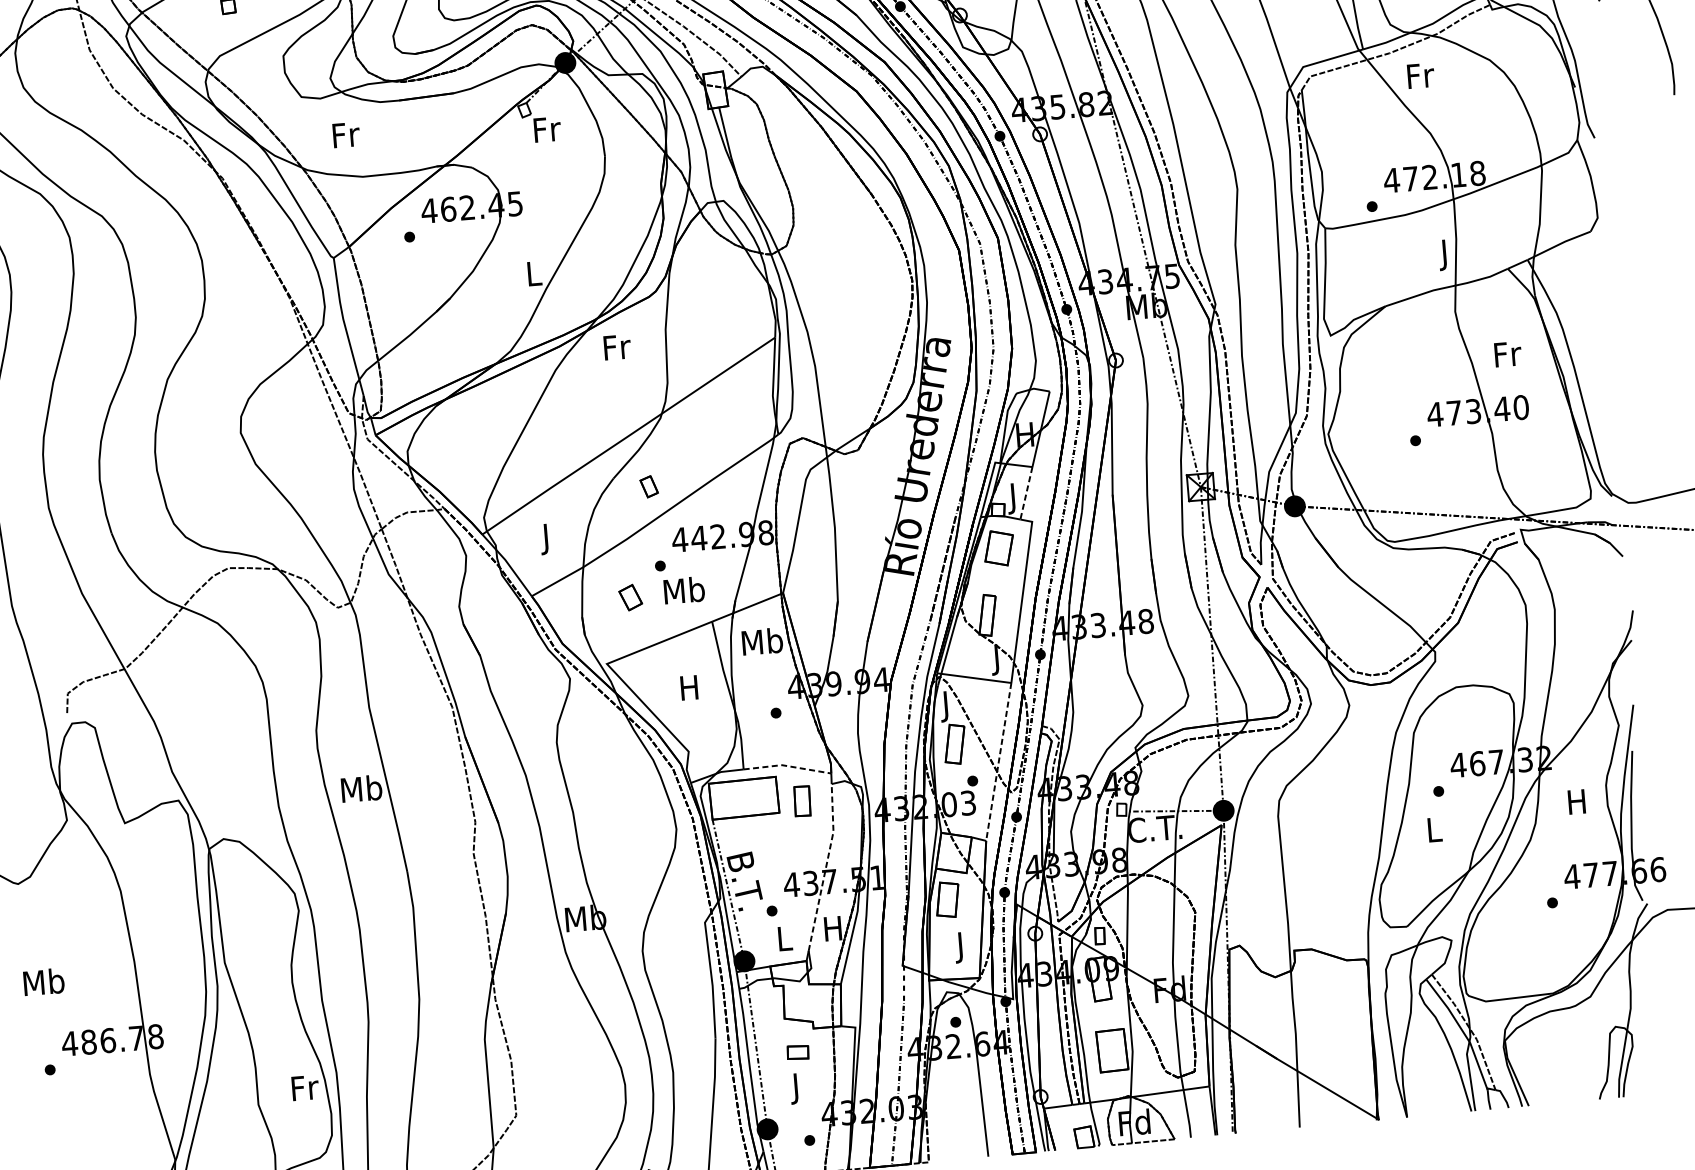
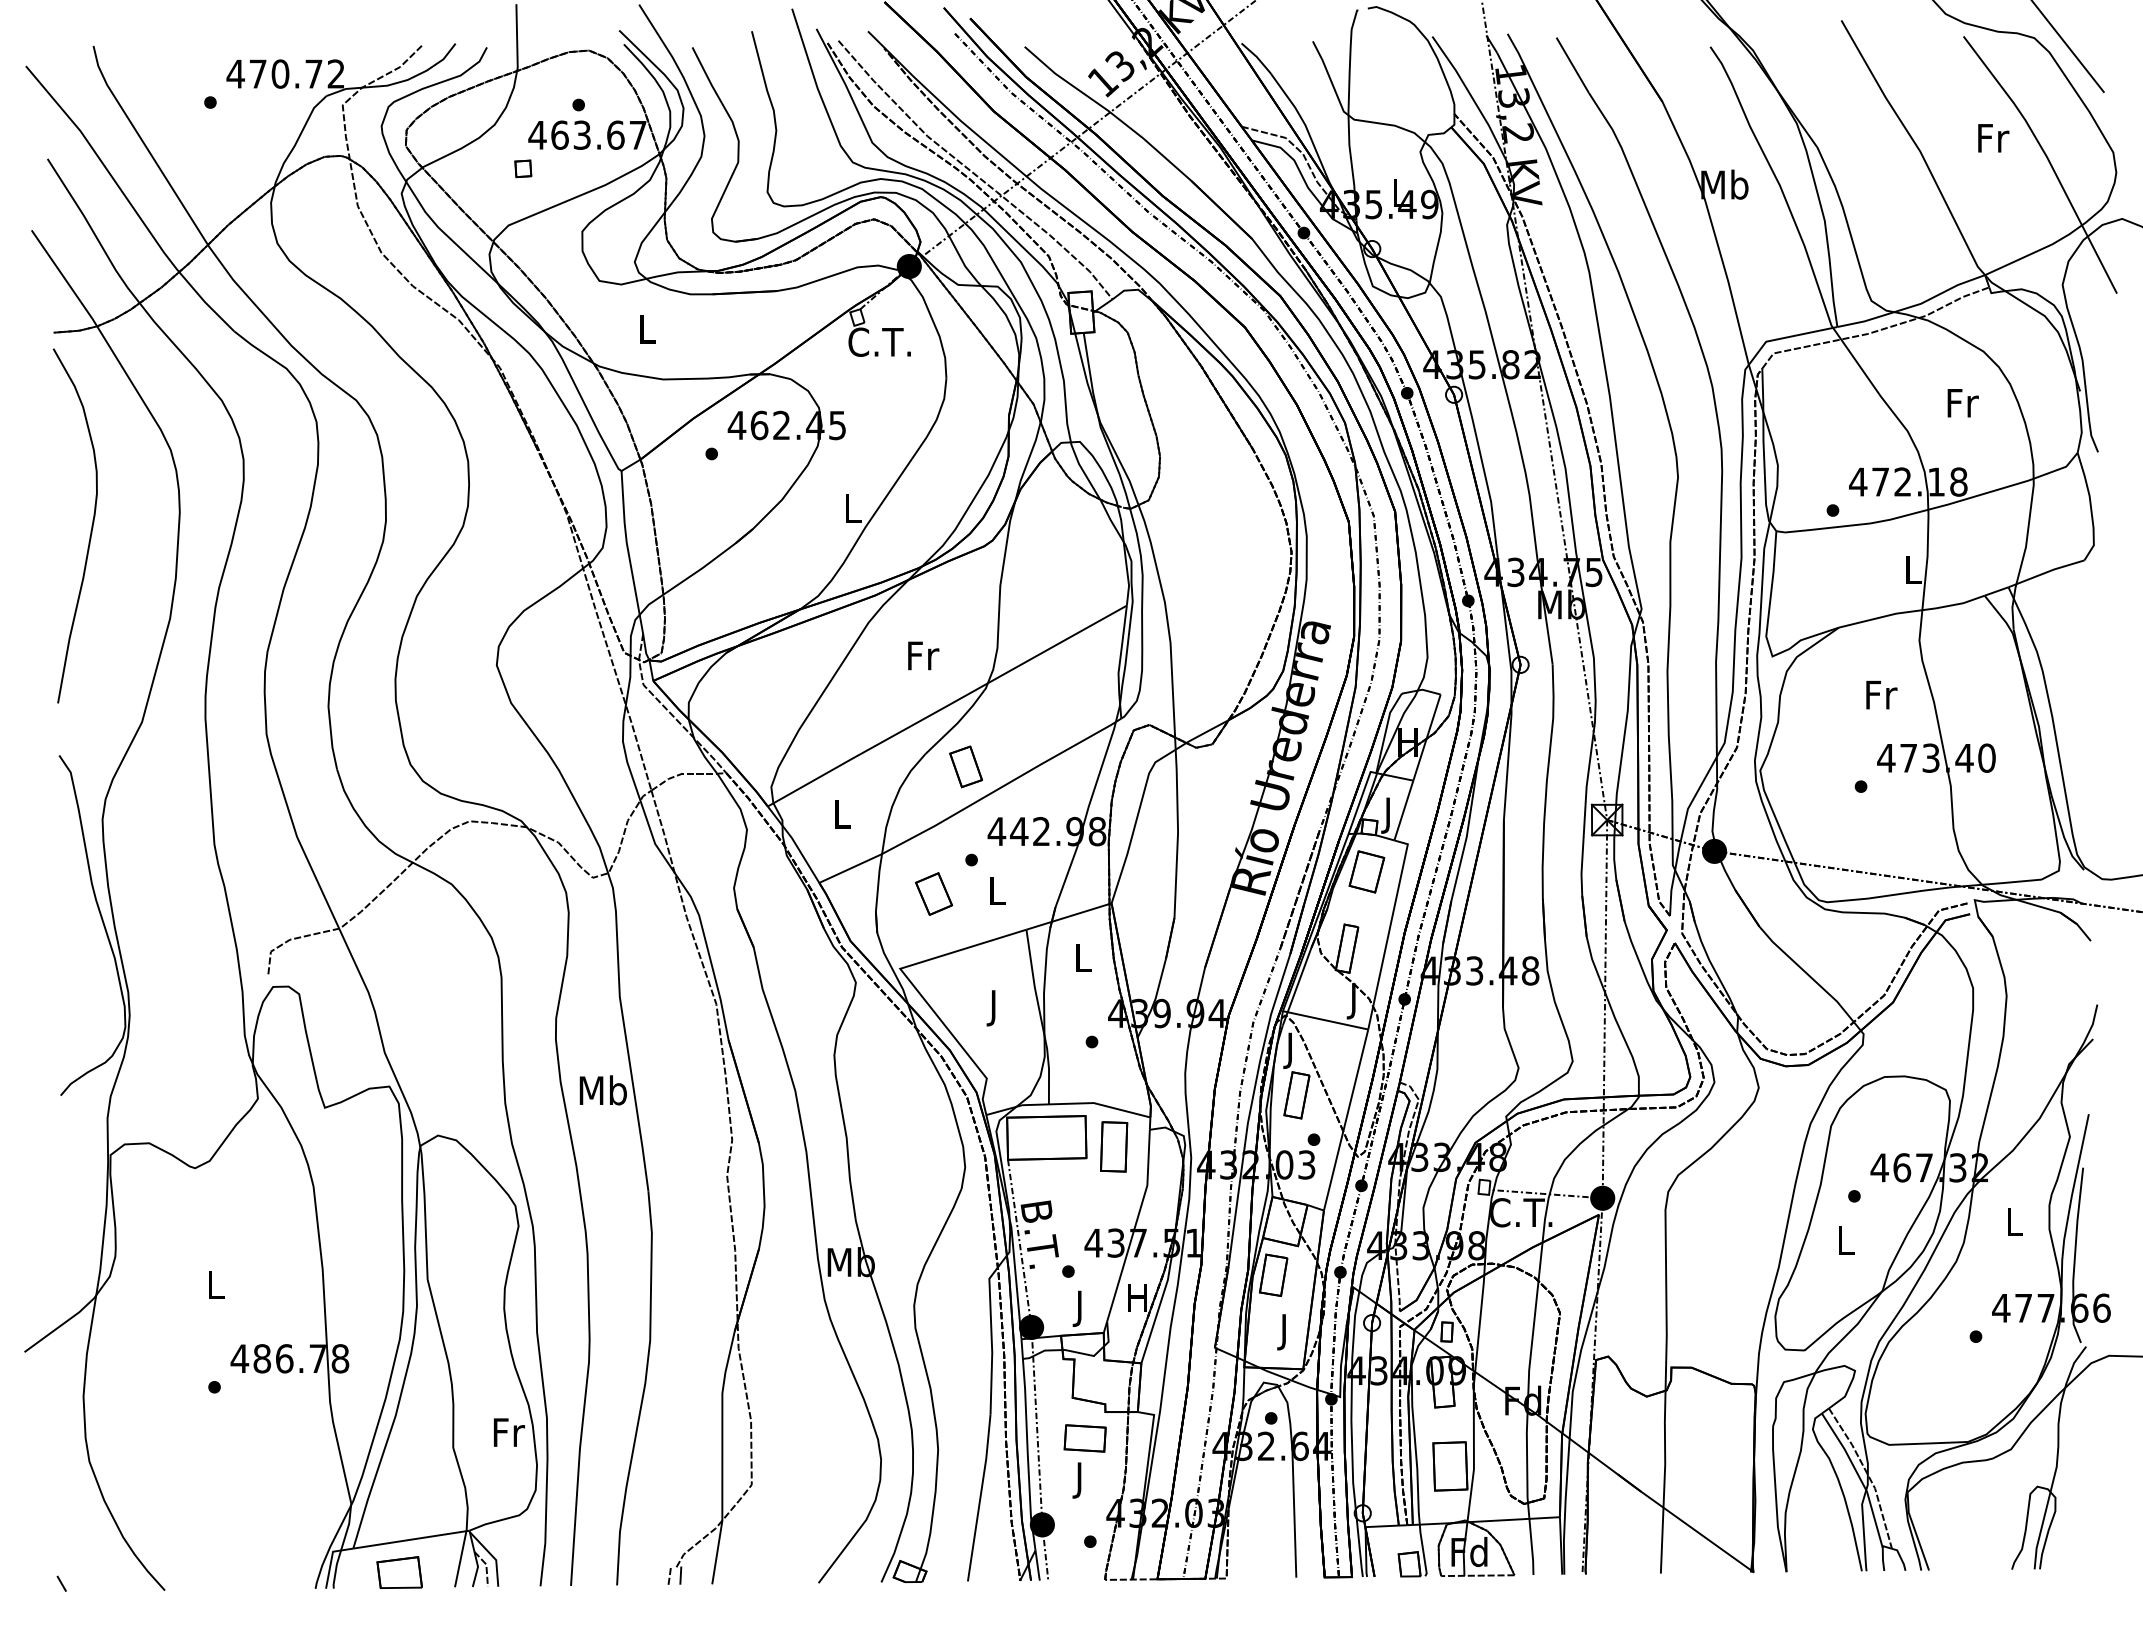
text: (1420, 76) -> (1962, 403), moved
text: (545, 129) -> (879, 341), Fr -> C.T.
text: (345, 135) -> (647, 329), Fr -> L
text: (1445, 254) -> (1913, 573), J -> L
text: (617, 347) -> (923, 655), moved
text: (1507, 353) -> (1881, 694), moved
part: (649, 486) -> (966, 766), size x1.67
line: (1026, 494) -> (1403, 811), dashed -> solid
text: (547, 539) -> (842, 818), J -> L
text: (683, 590) -> (996, 890), Mb -> L
part: (630, 597) -> (934, 893), size x1.43
text: (762, 641) -> (1082, 957), Mb -> L
text: (689, 691) -> (993, 1008), H -> J
line: (998, 762) -> (1345, 1120), dashed -> solid
line: (787, 765) -> (1100, 1104), dashed -> solid
part: (802, 800) -> (1114, 1146), size x1.43
text: (1576, 801) -> (2013, 1221), H -> L
line: (826, 866) -> (1135, 1225), dashed -> solid
text: (784, 941) -> (1080, 1308), L -> J
text: (43, 982) -> (215, 1284), Mb -> L
part: (797, 1052) -> (1084, 1438), size x1.67

